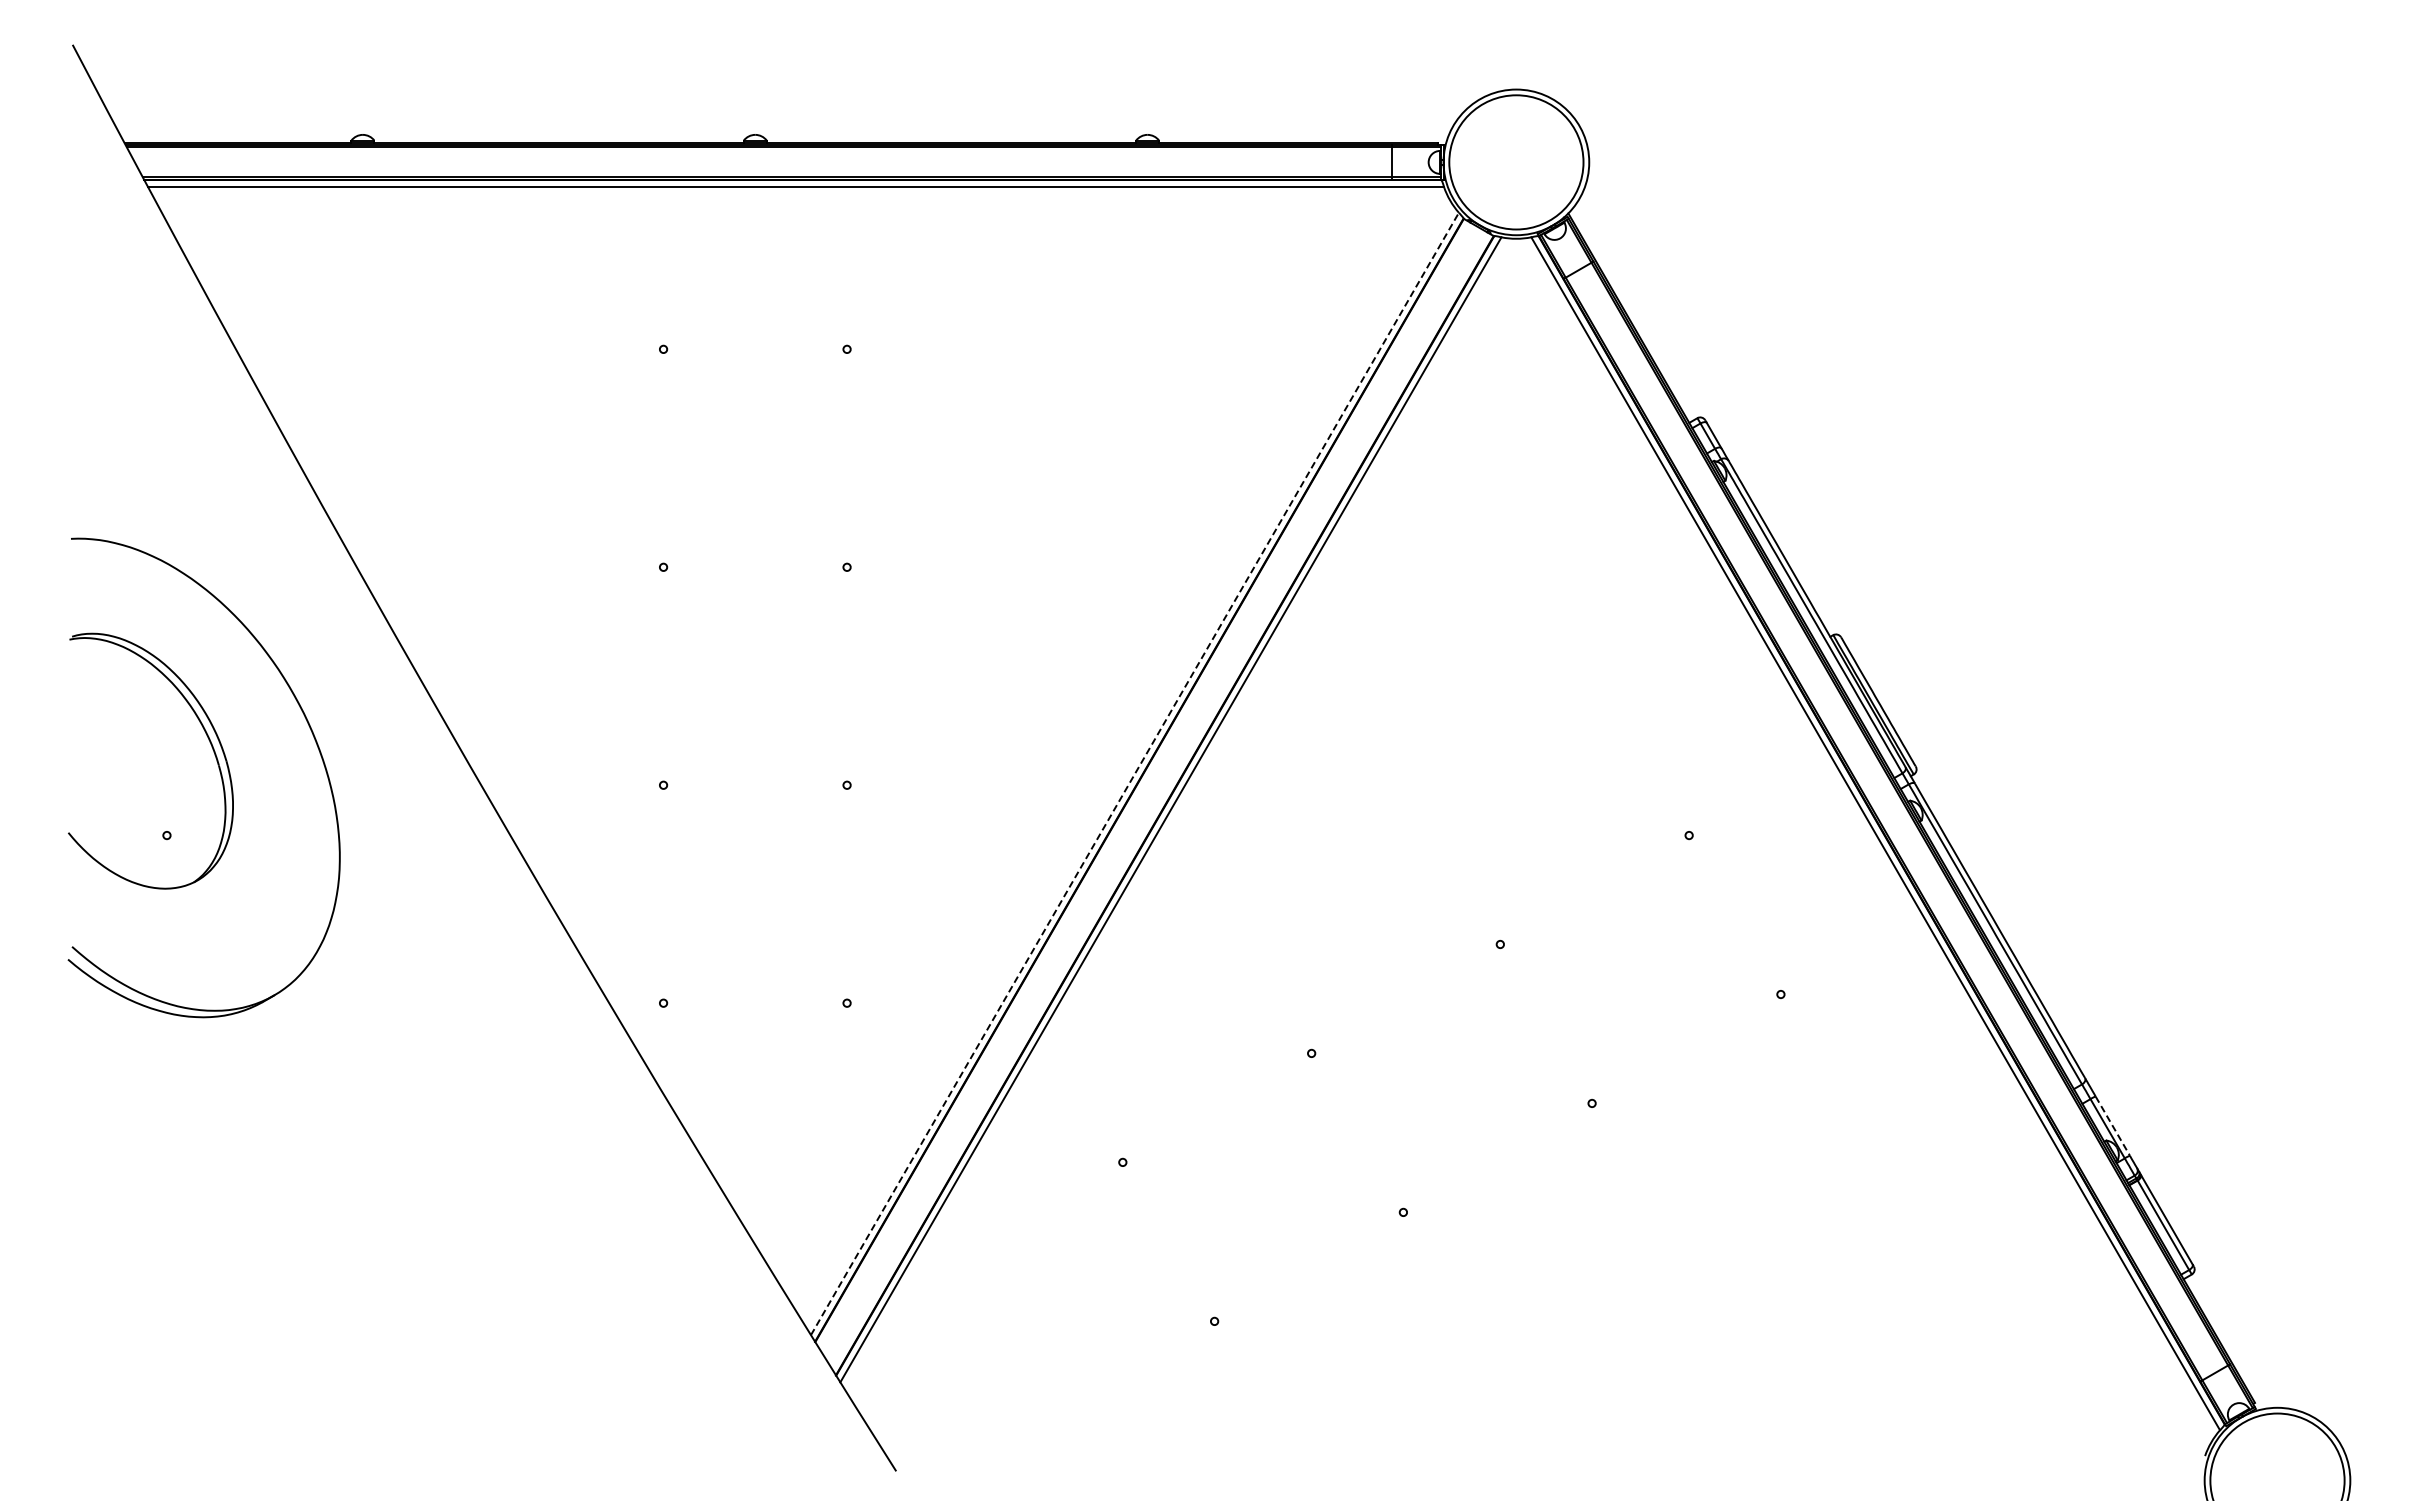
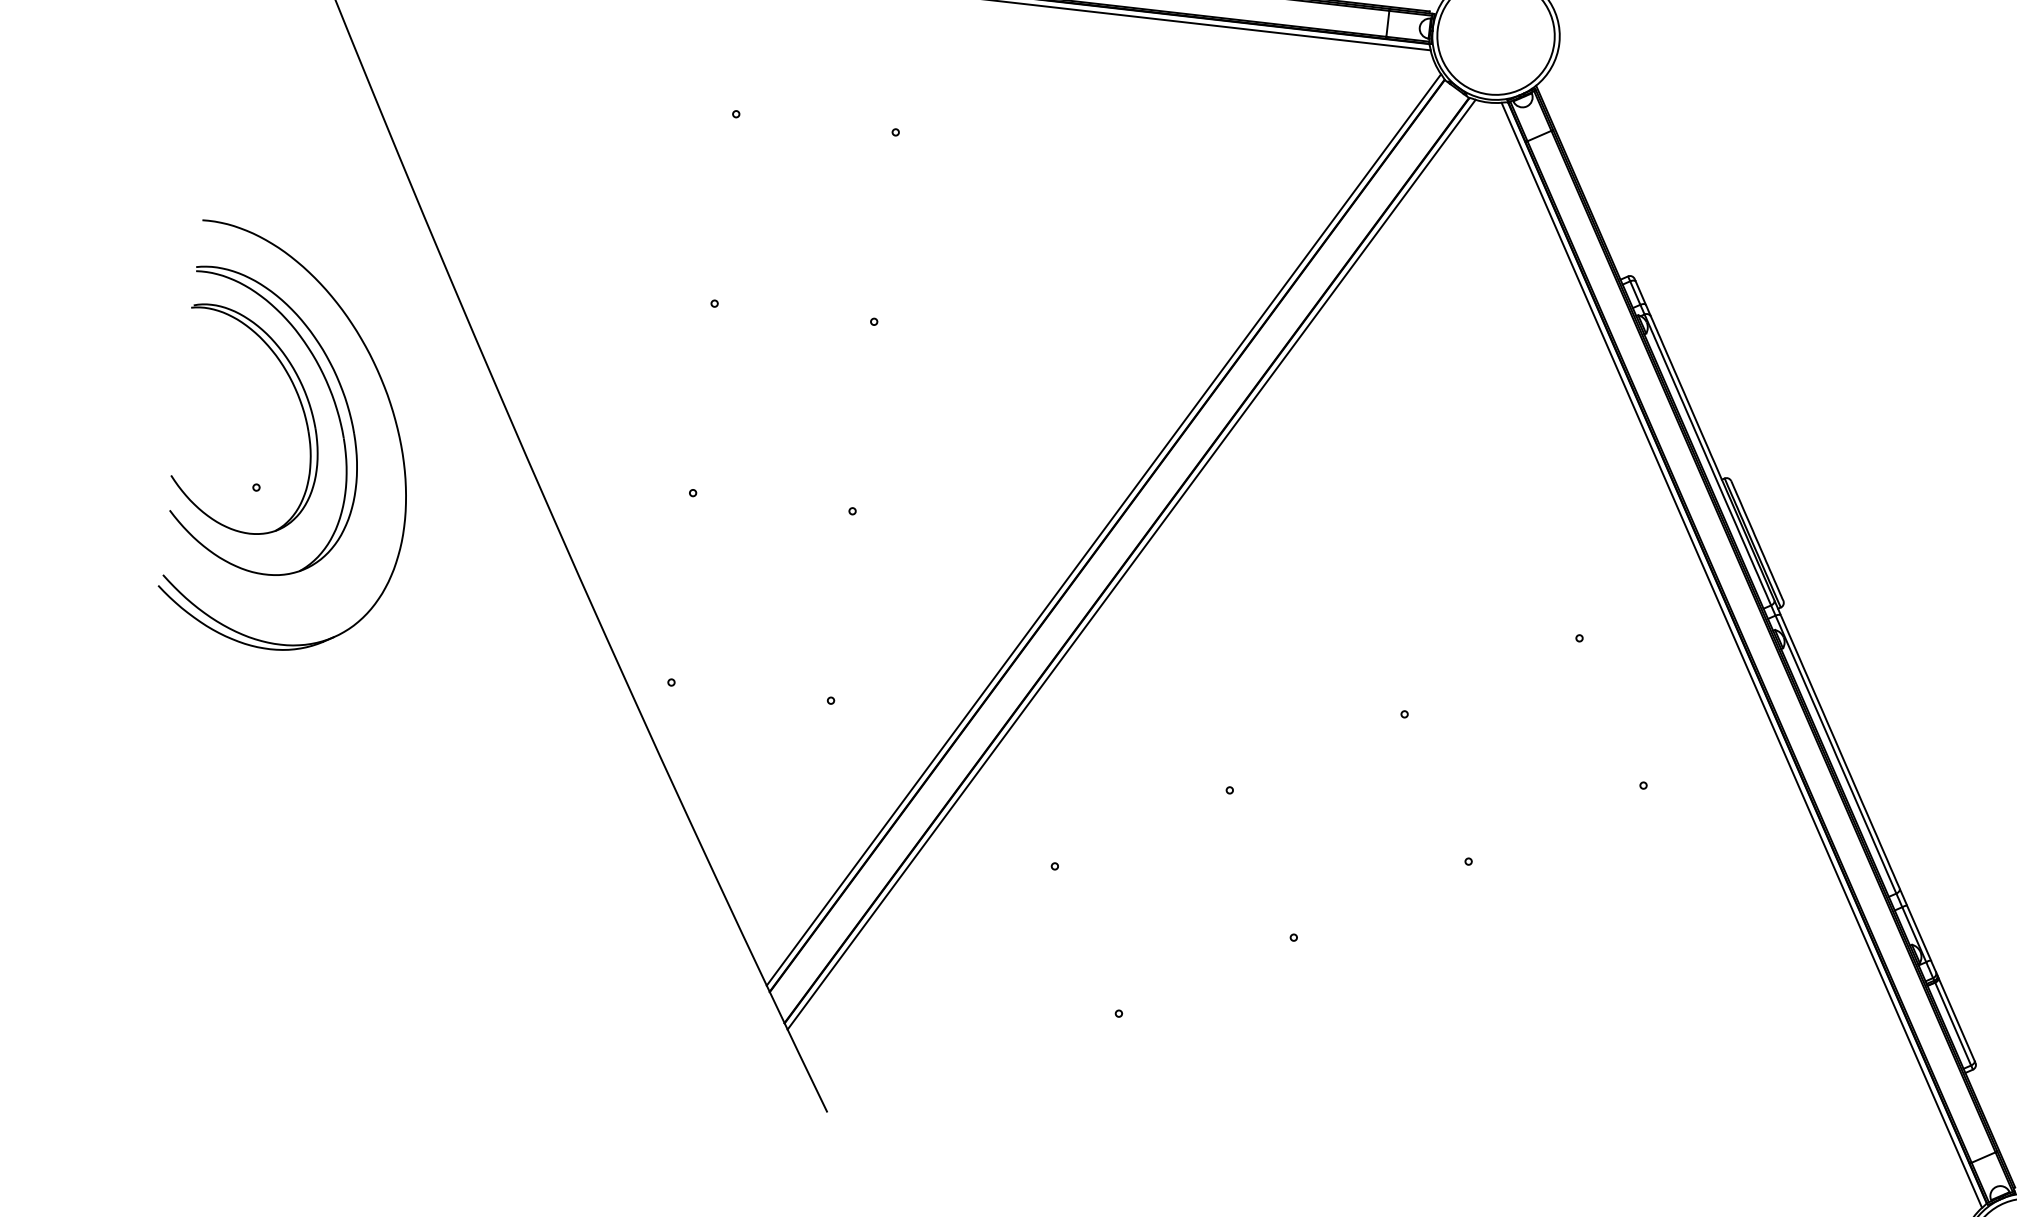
part: (242, 726) -> (332, 400), added
line: (1135, 773) -> (1104, 529), dashed -> solid
line: (2113, 1126) -> (1919, 933), dashed -> solid

